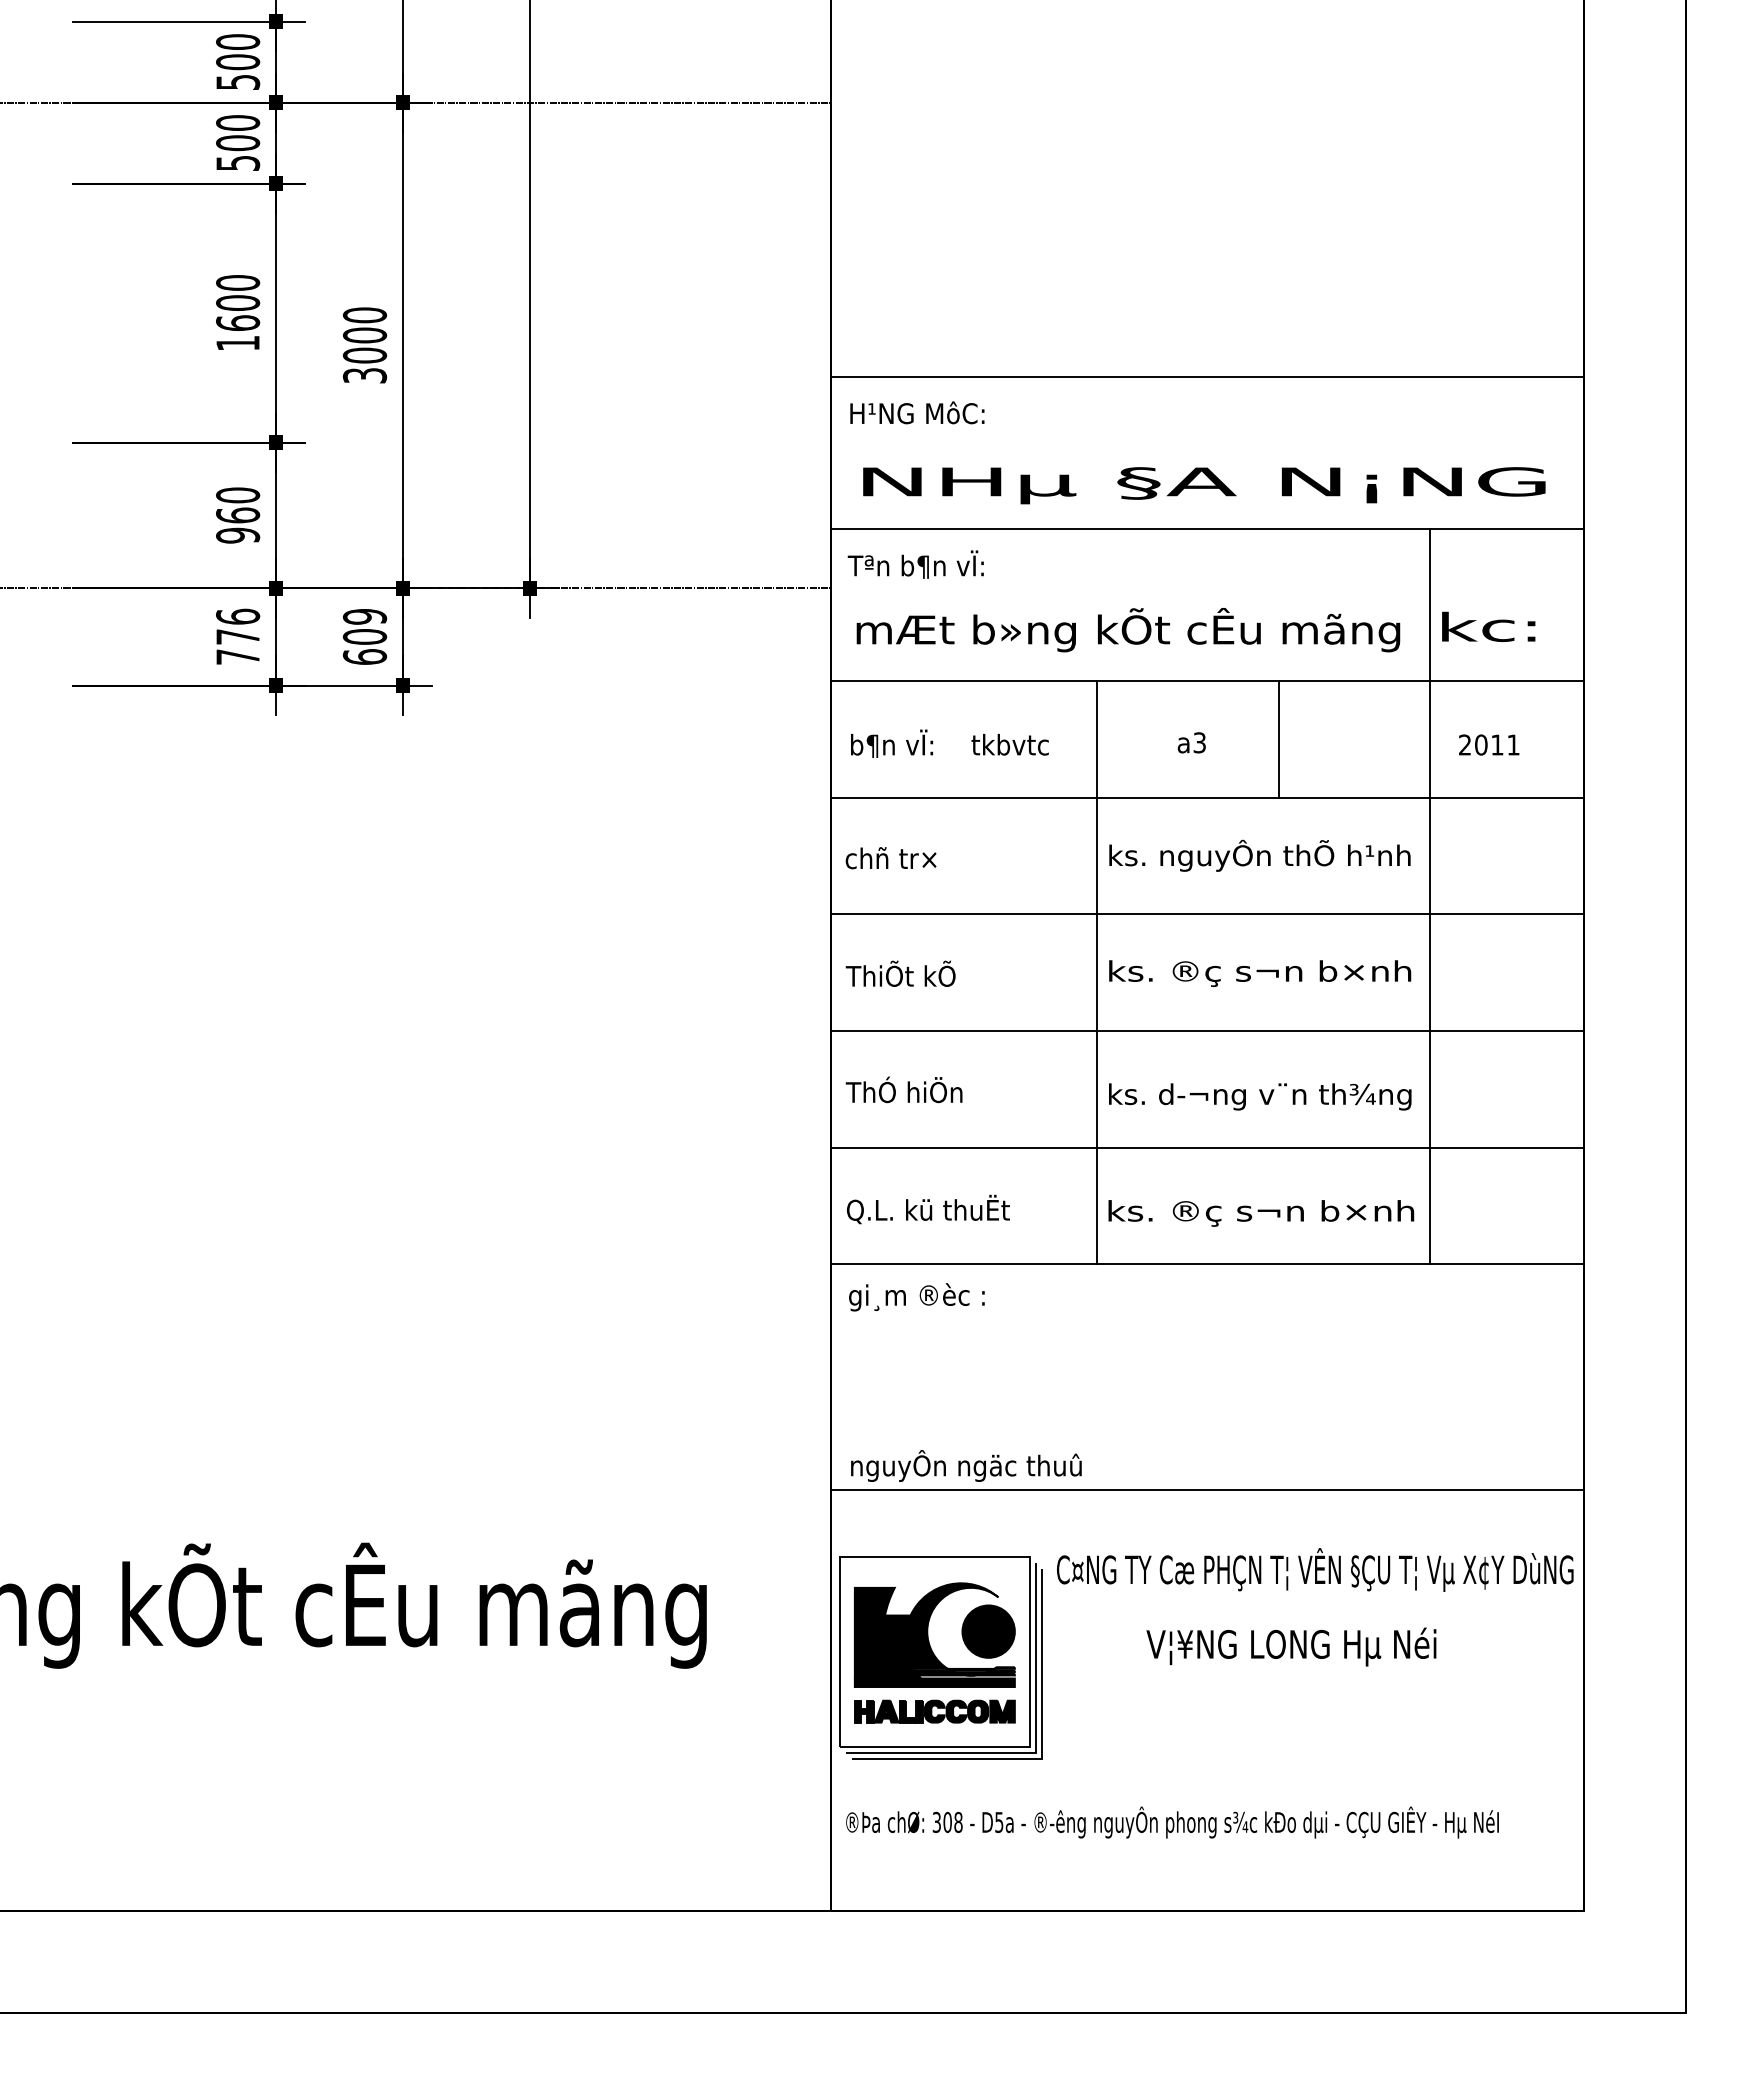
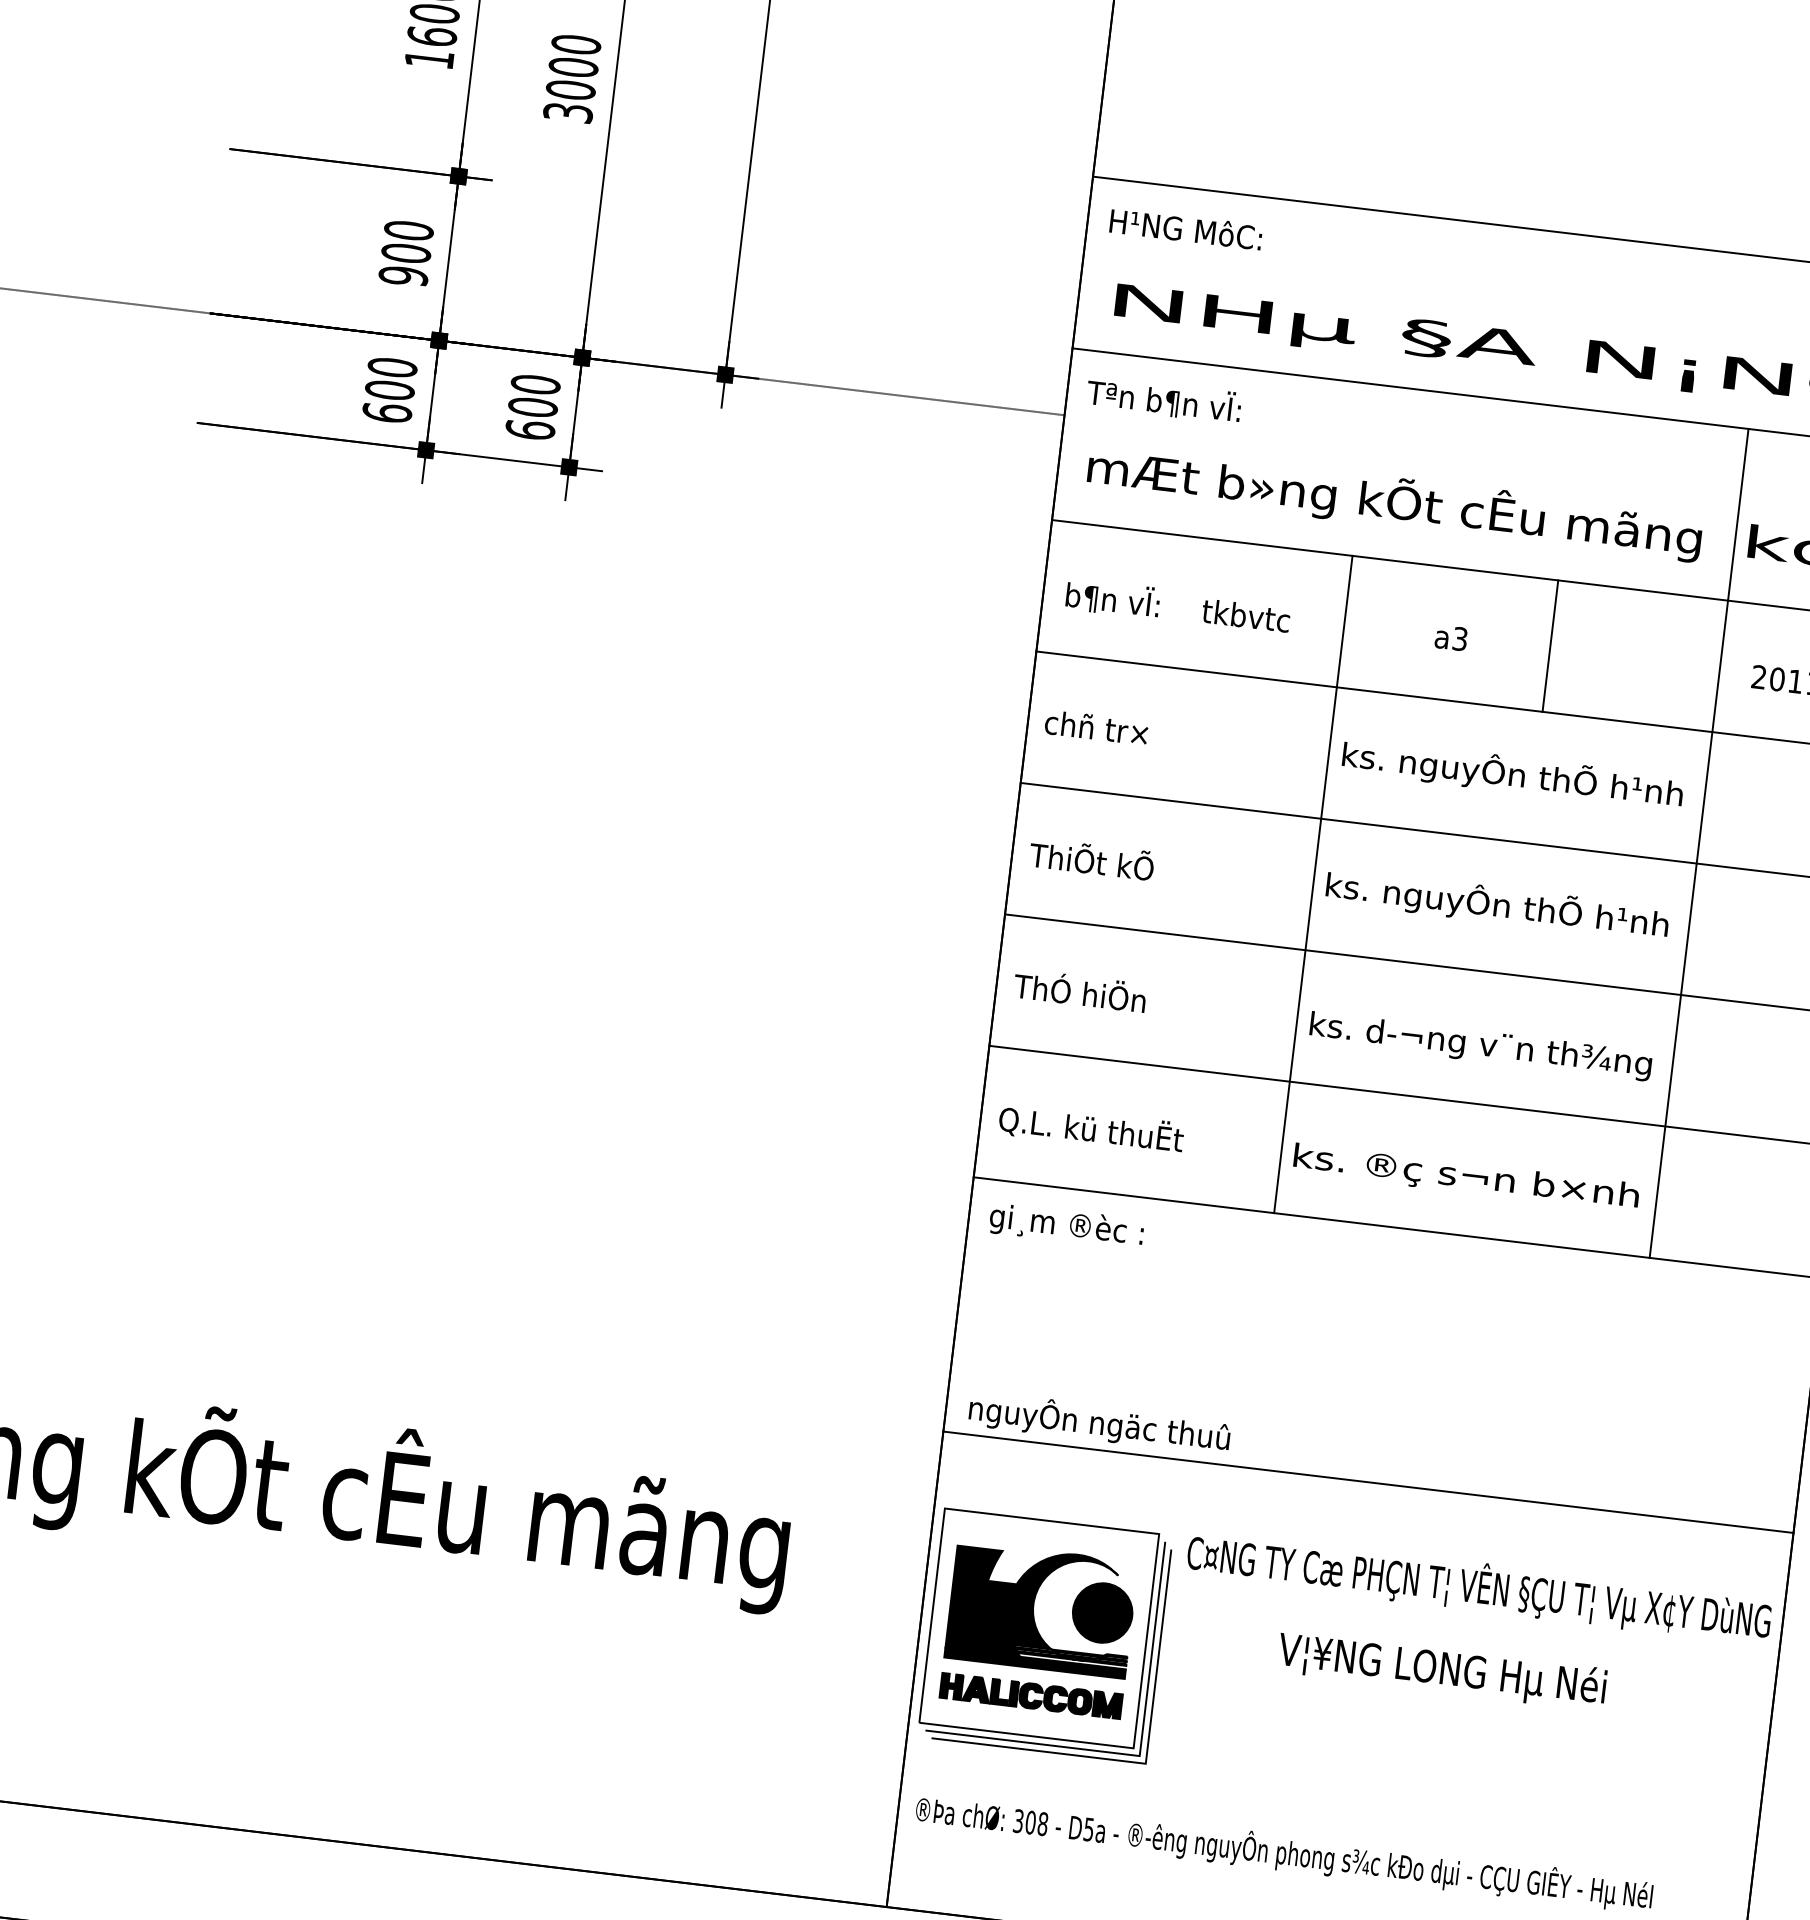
text: (237, 515) -> (405, 253), 960 -> 900
text: (365, 616) -> (536, 384), 609 -> 600
text: (238, 636) -> (390, 389), 776 -> 600
text: (1259, 971) -> (1496, 904), ks. ®ç s¬n b×nh -> ks. nguyÔn thÕ h¹nh

